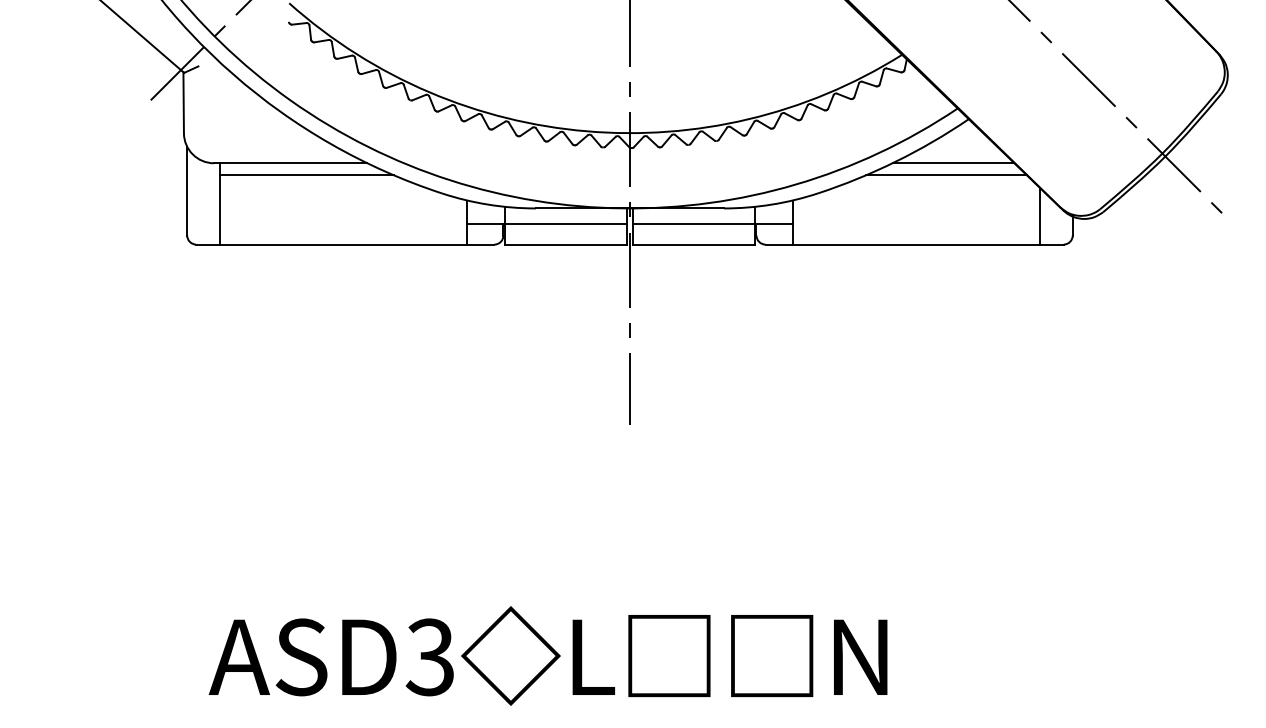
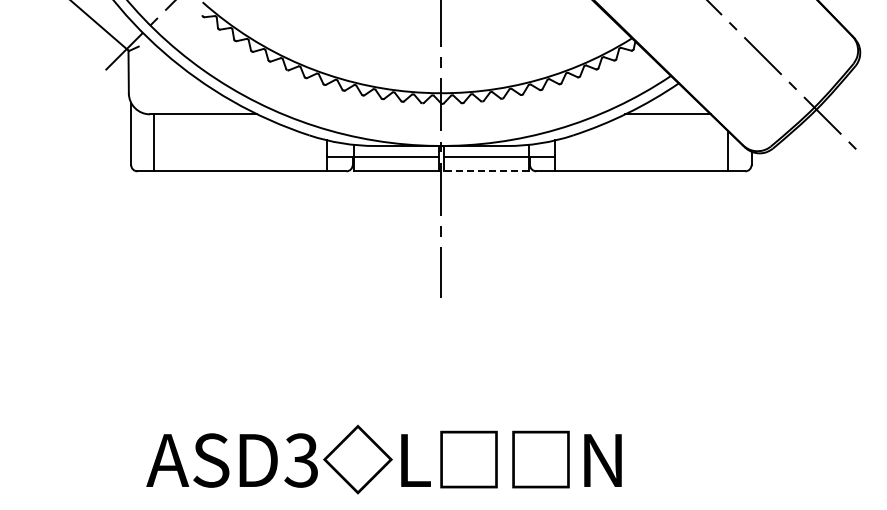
line: (306, 174) -> (214, 122), removed
line: (945, 174) -> (662, 122), removed
line: (694, 244) -> (486, 171), solid -> dashed

